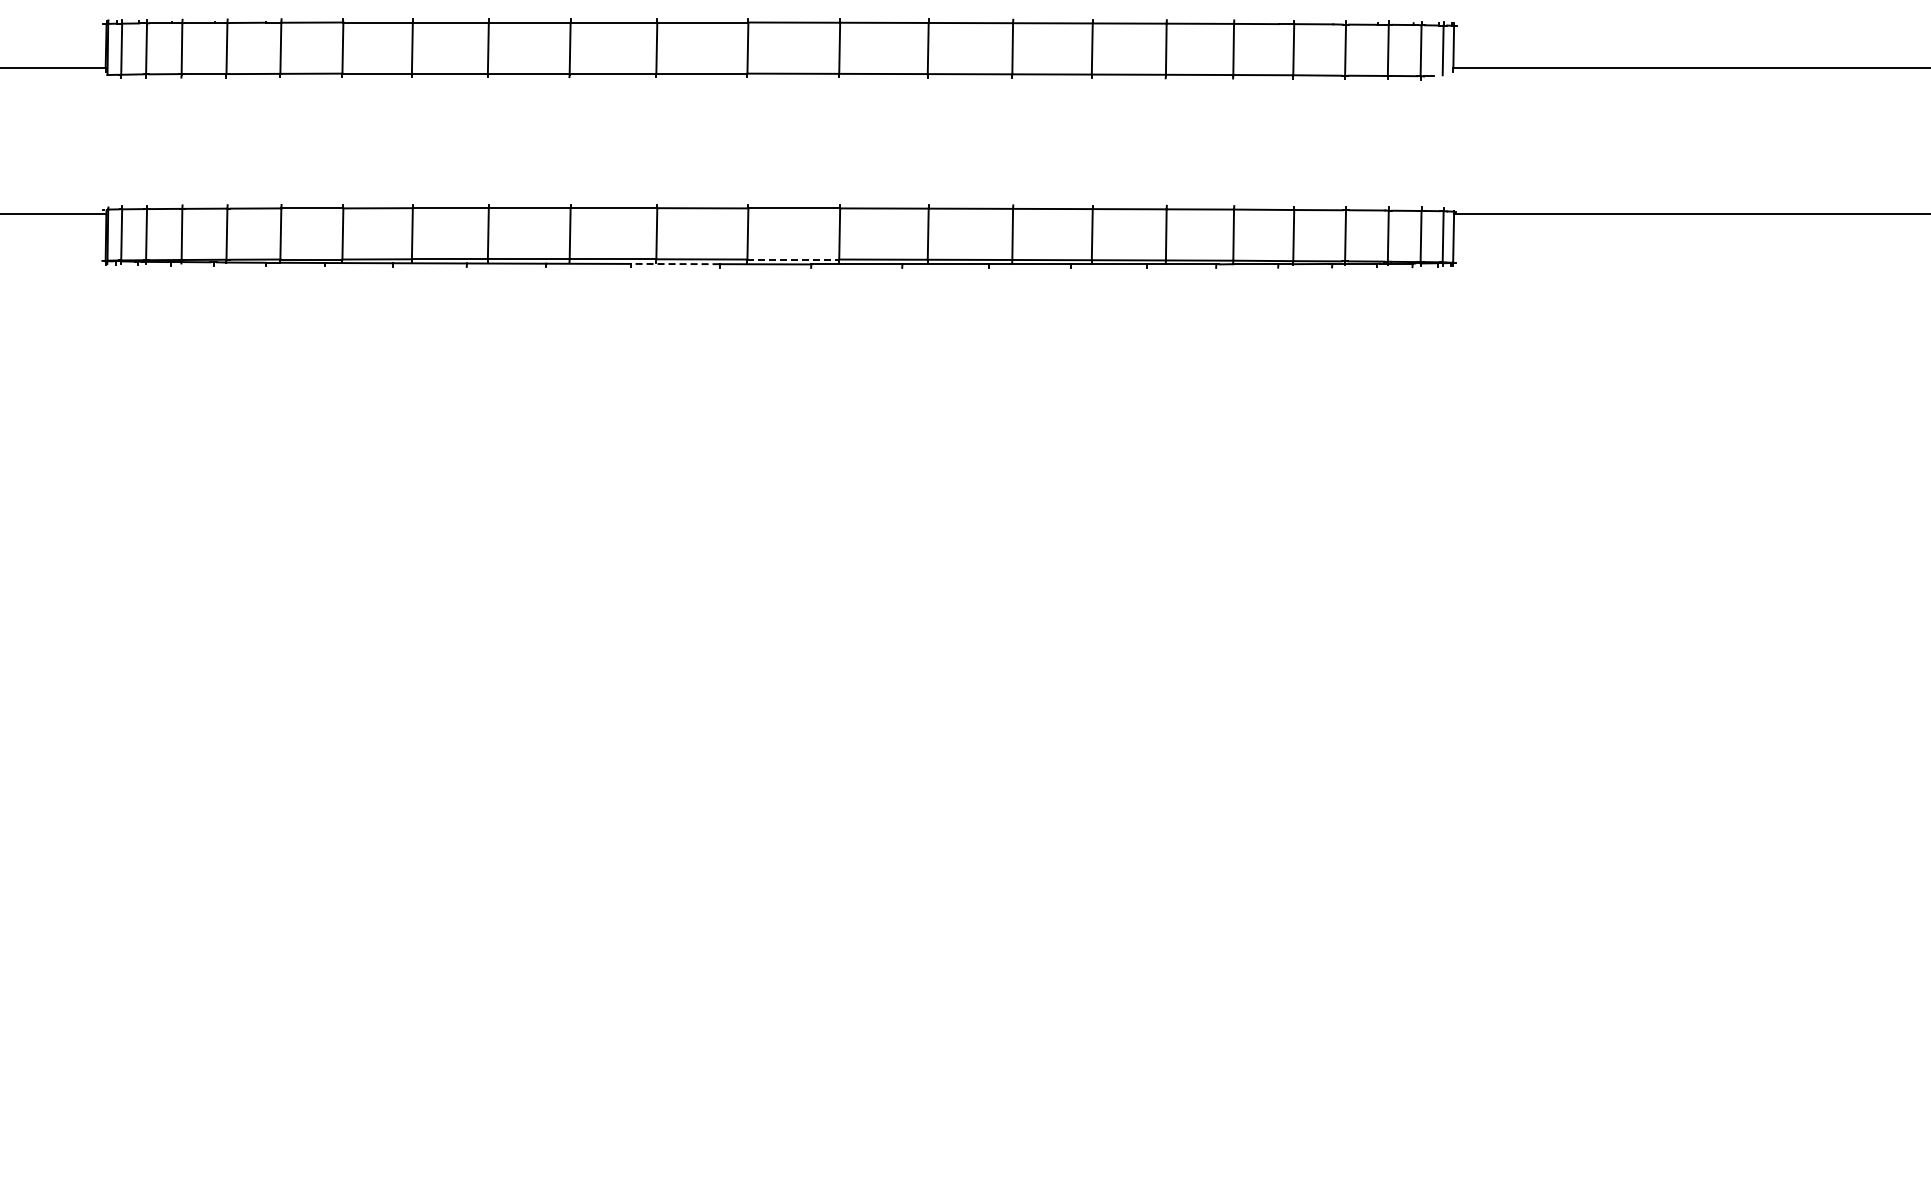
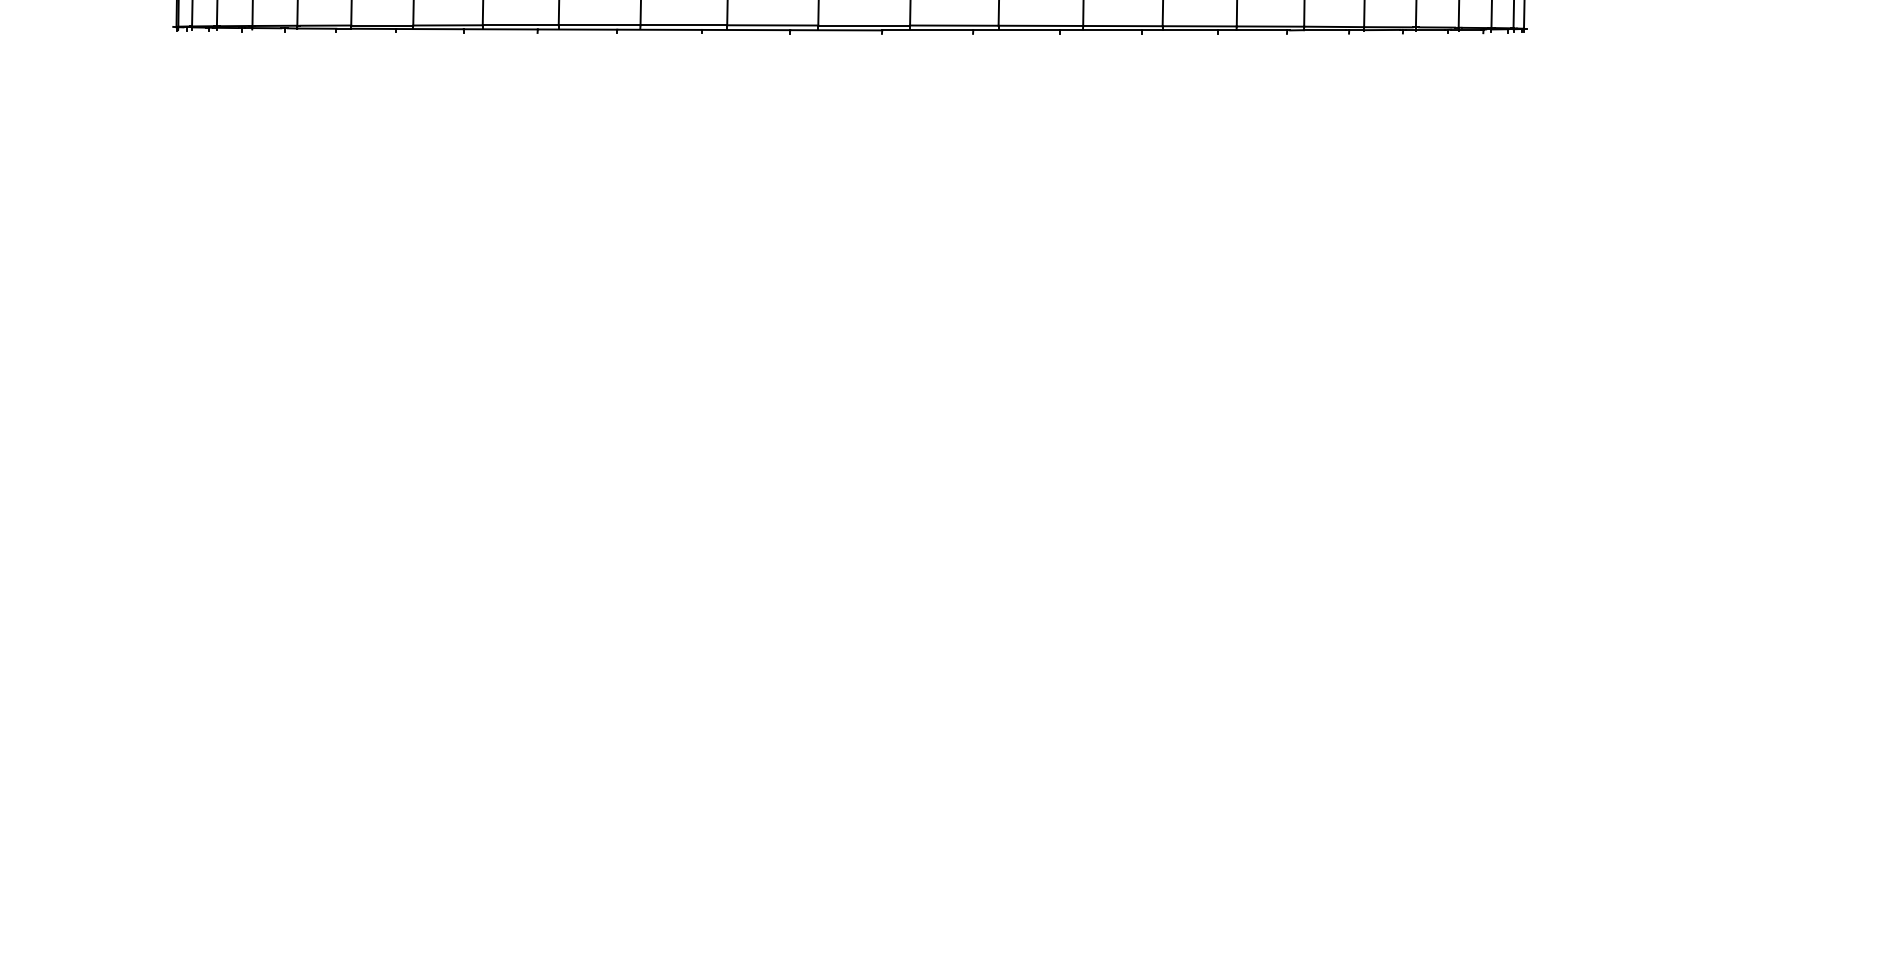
line: (793, 259) -> (864, 25), dashed -> solid
line: (674, 264) -> (745, 30), dashed -> solid

